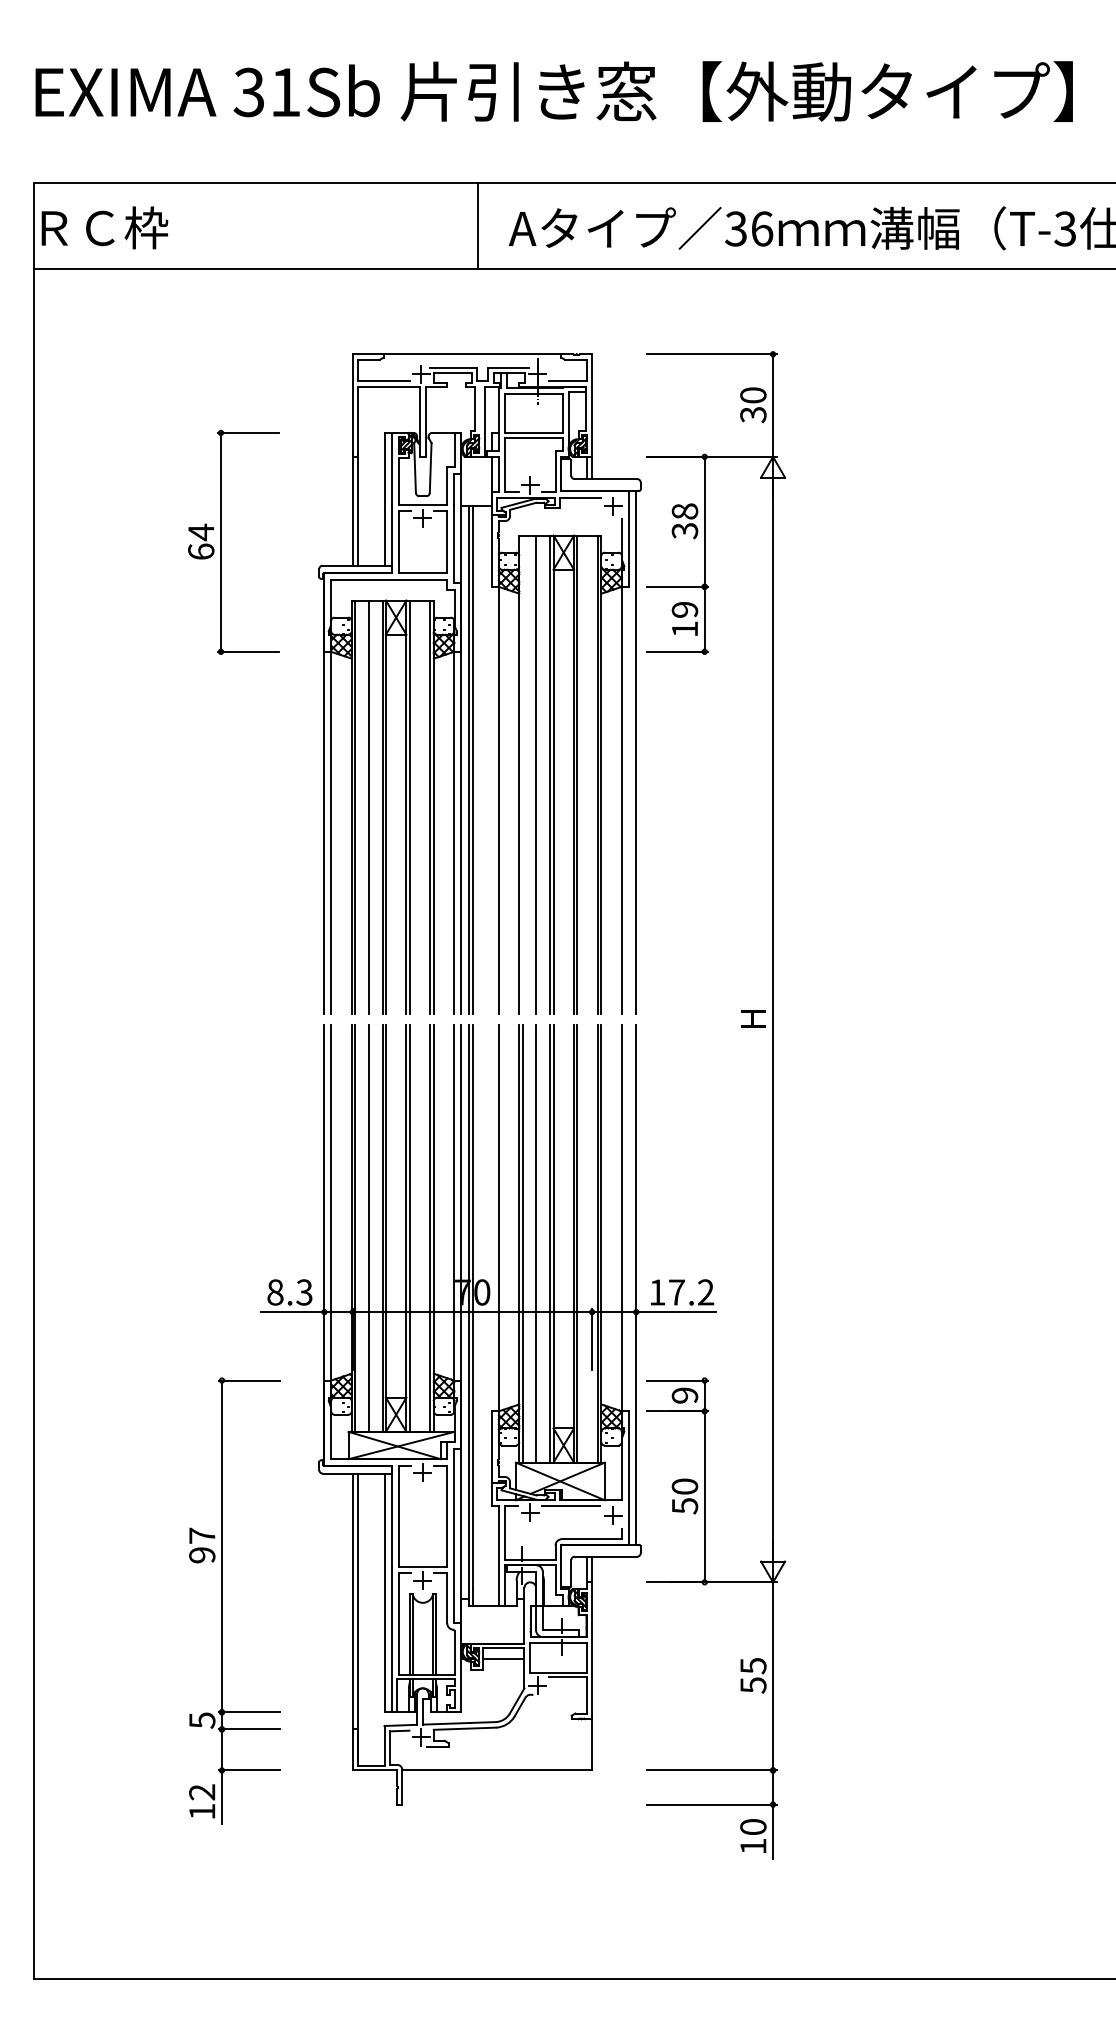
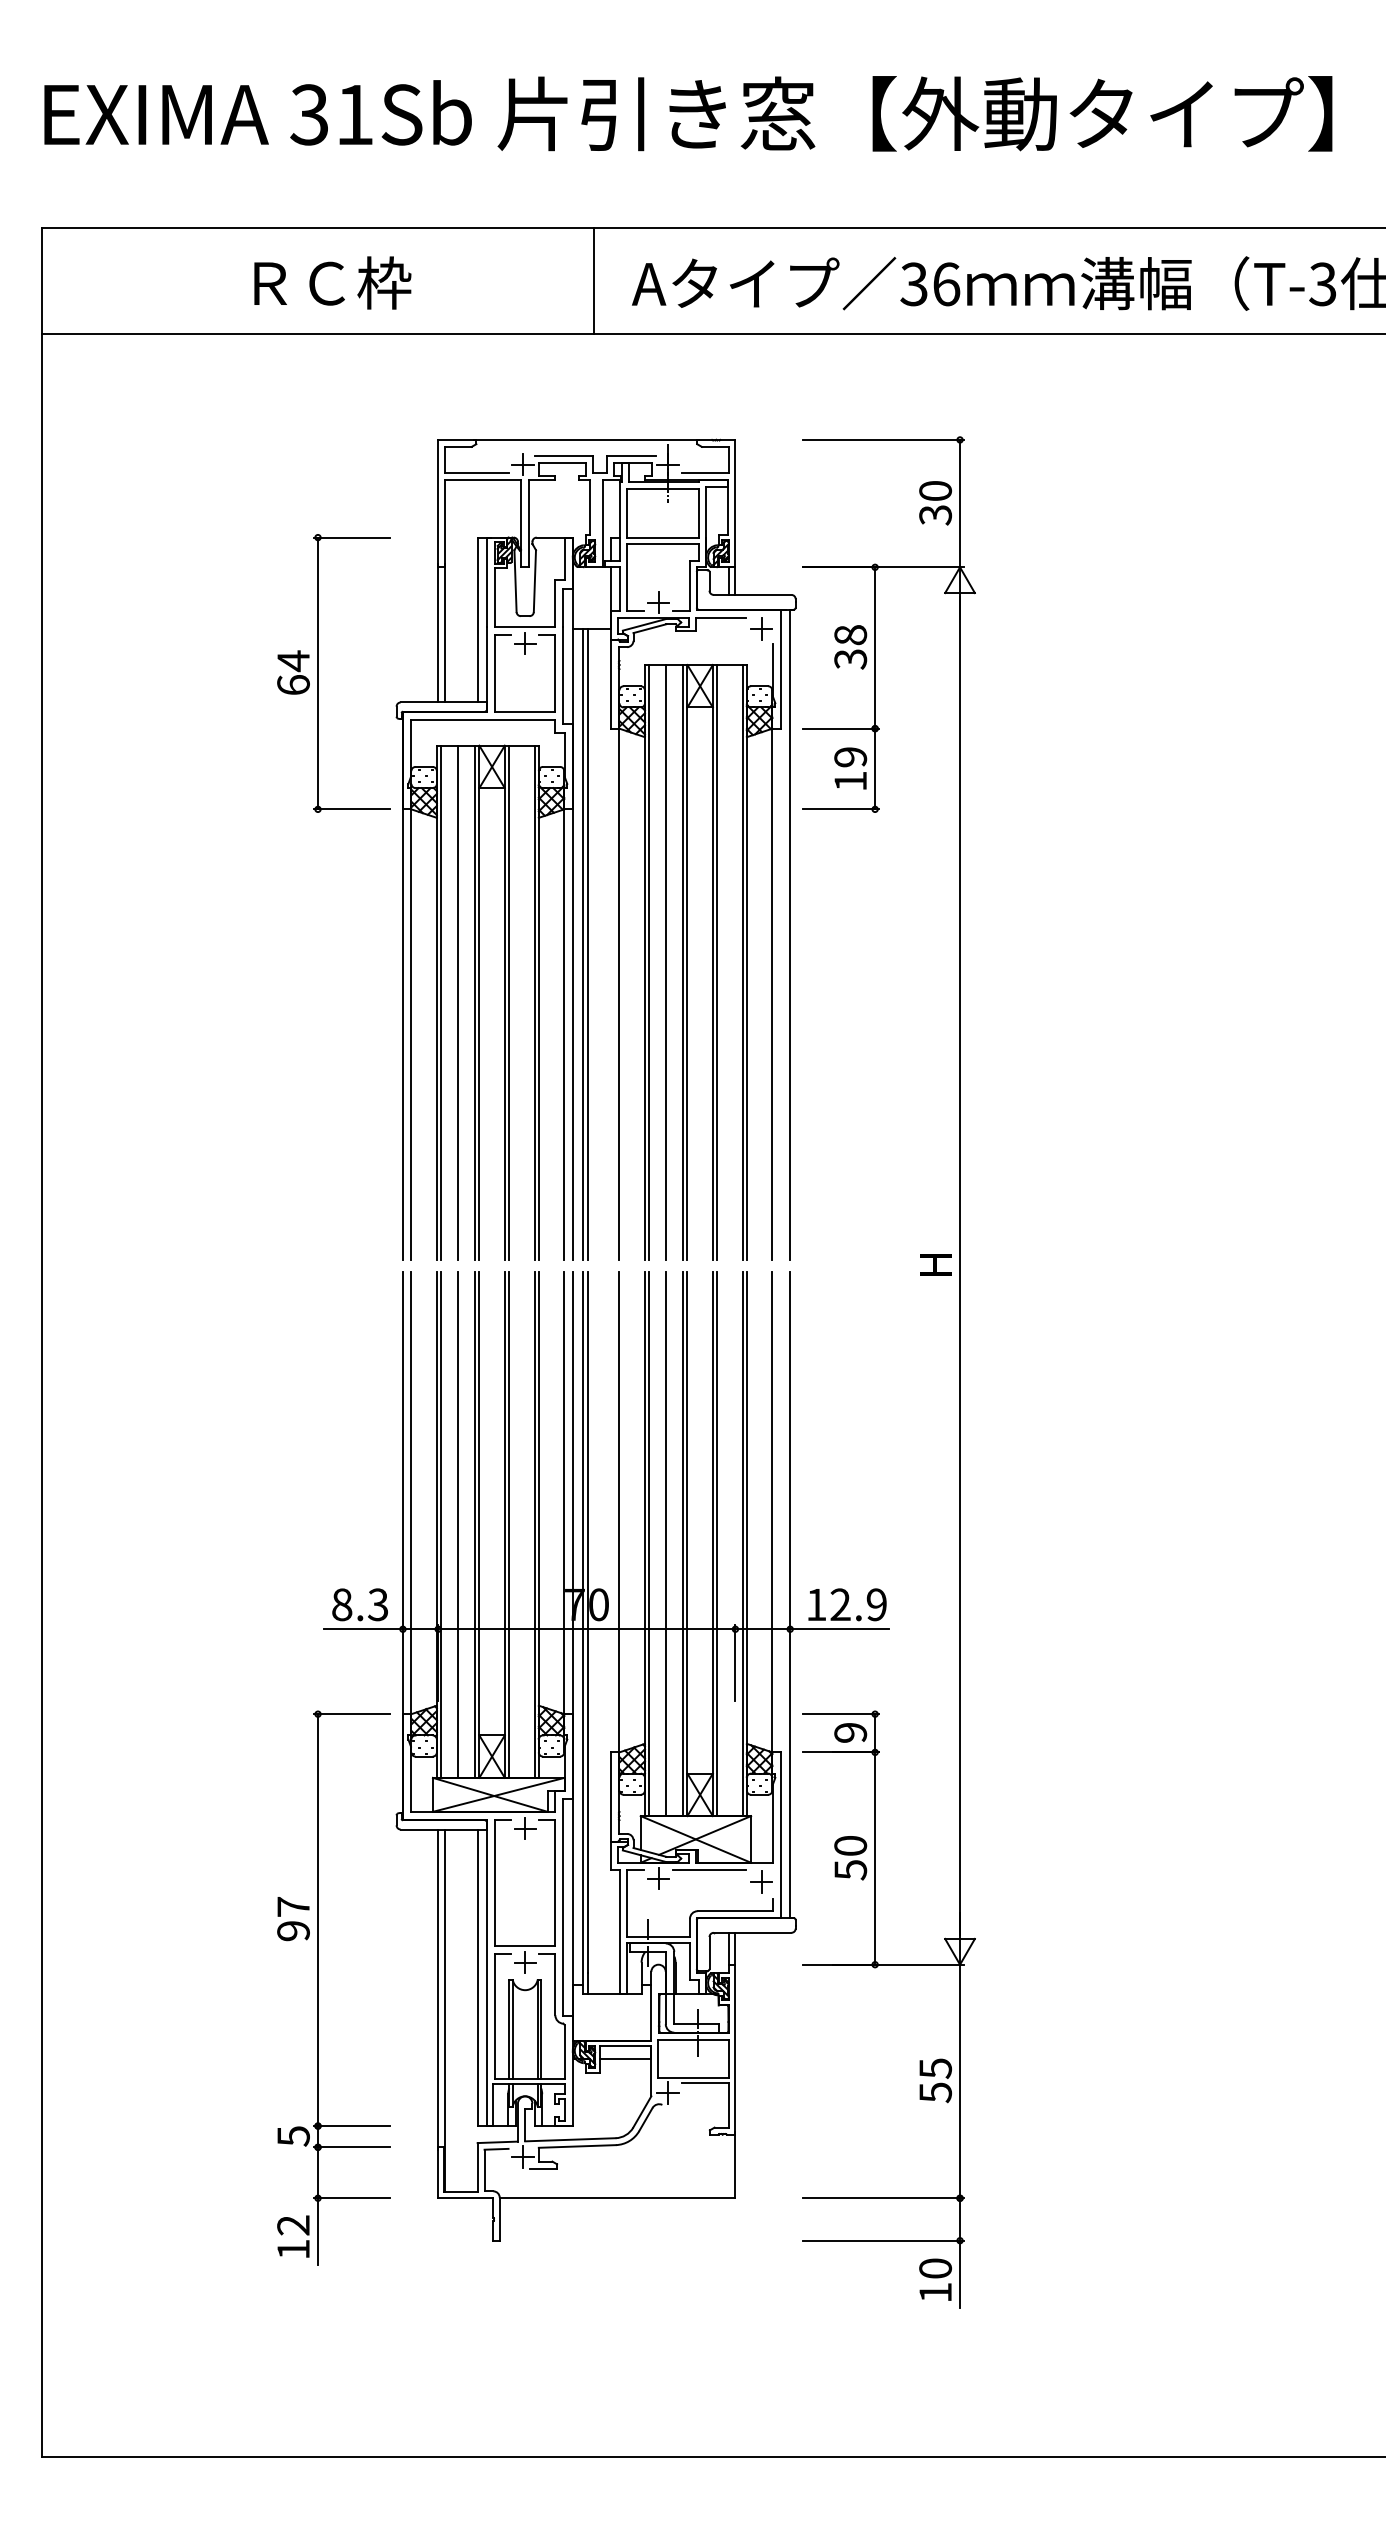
text: (104, 227) -> (332, 282), moved
part: (221, 541) -> (318, 672), moved
line: (522, 774) -> (648, 961), added
text: (691, 1292) -> (858, 1604), 17.2 -> 12.9
part: (222, 1600) -> (318, 1987), moved

